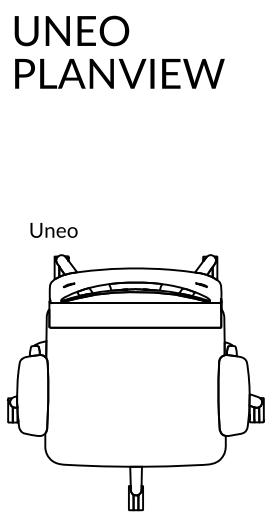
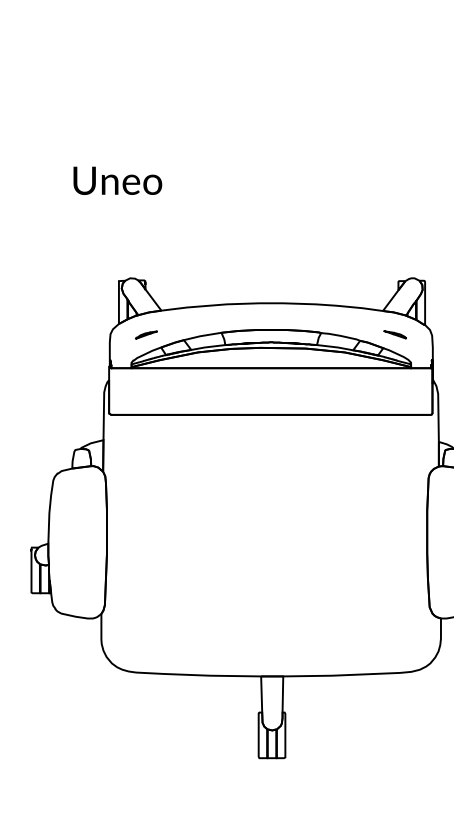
text: (53, 229) -> (116, 179), moved

